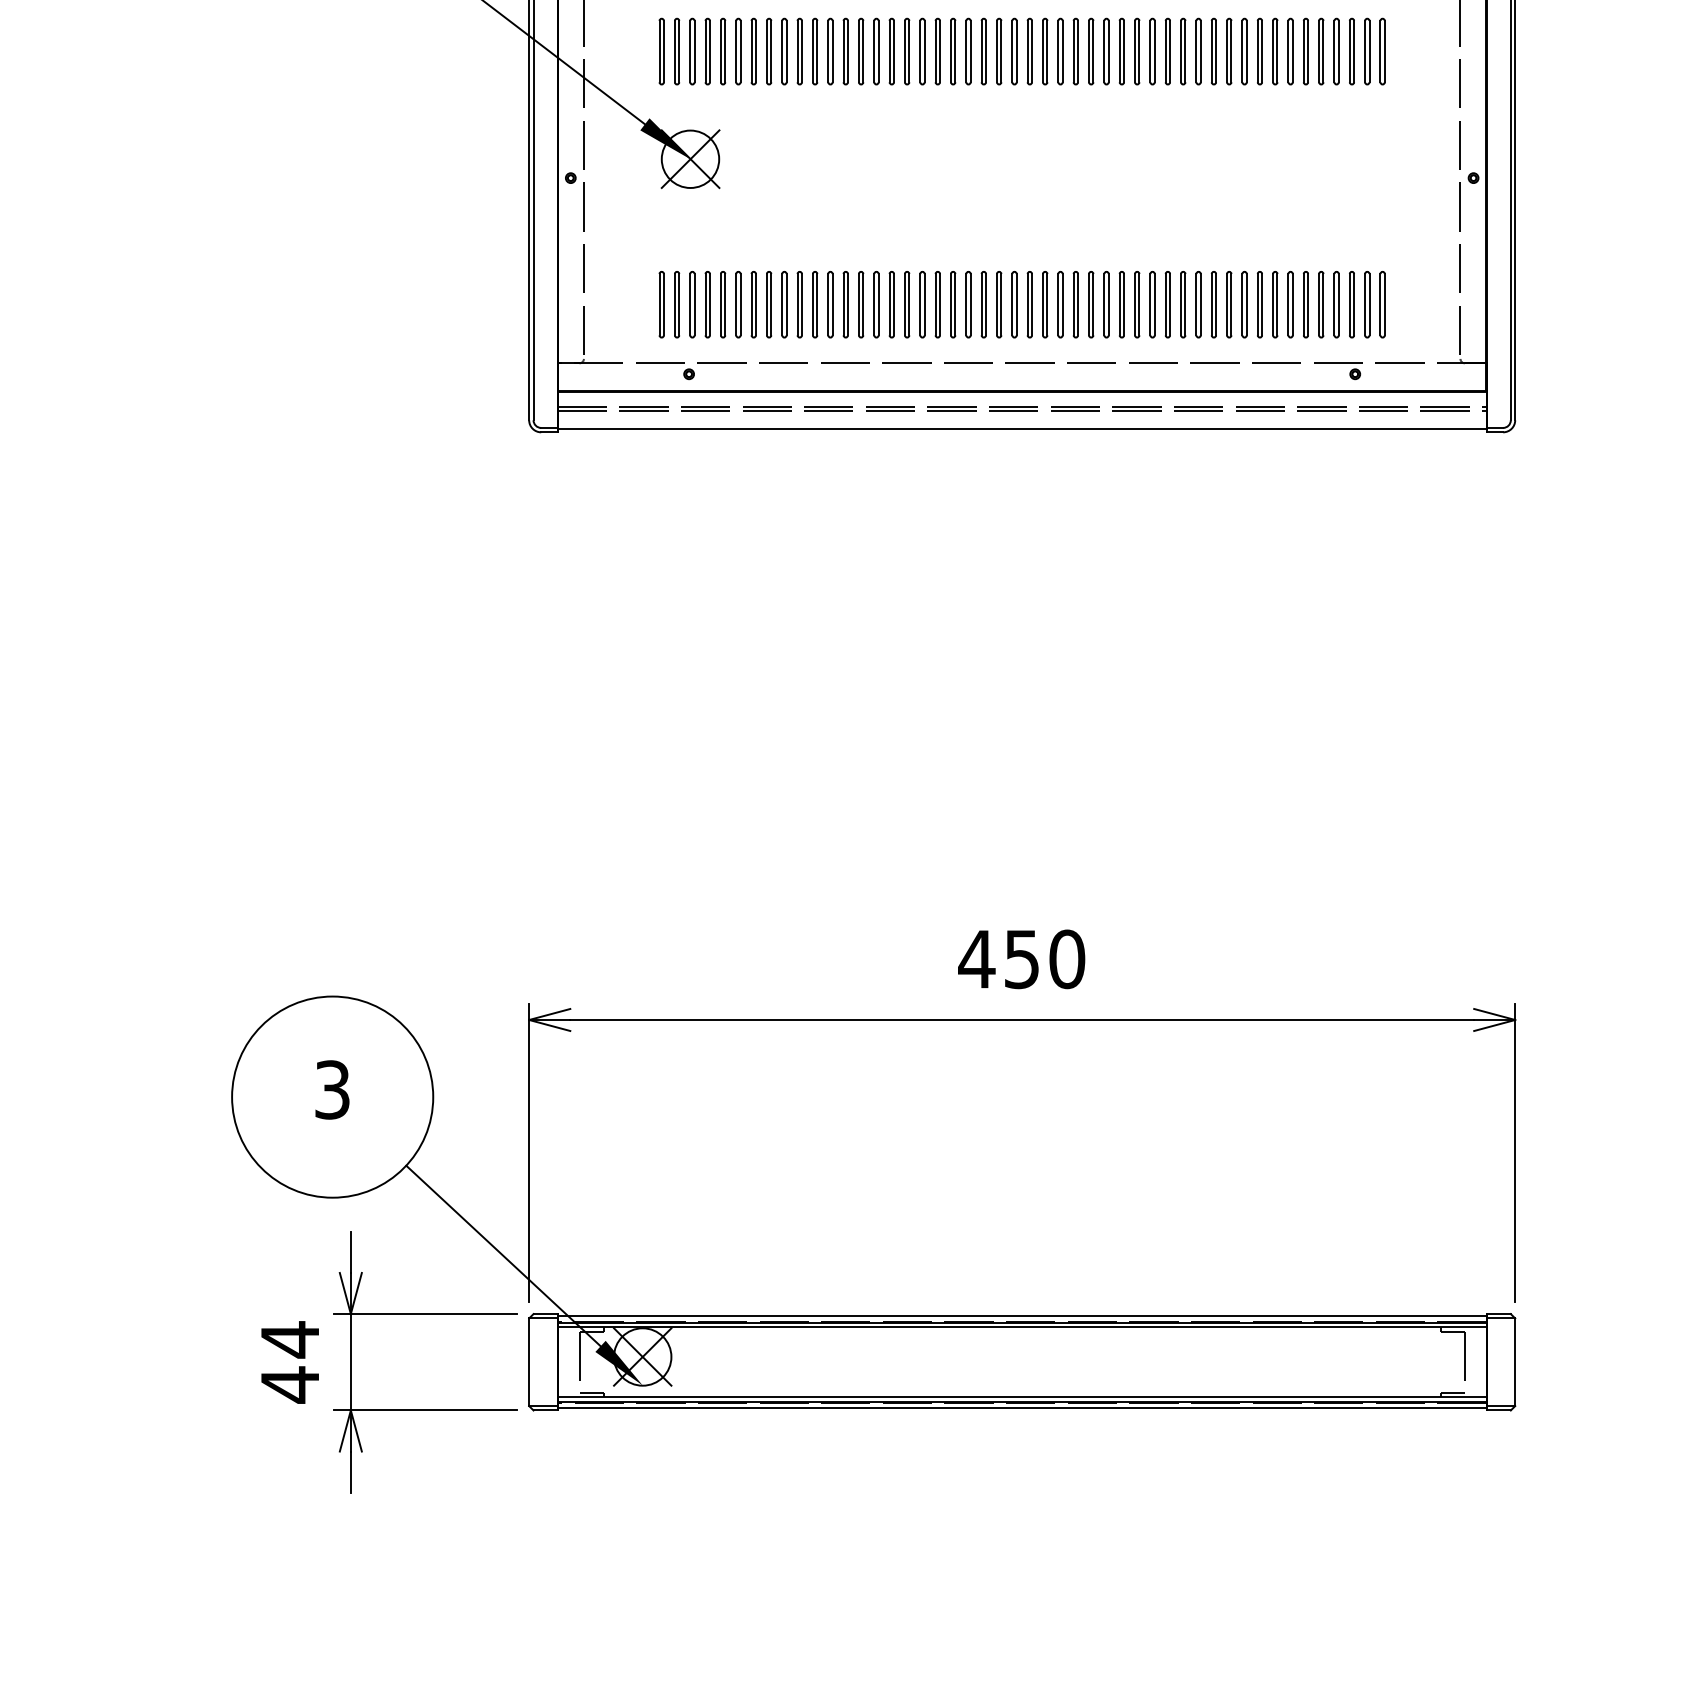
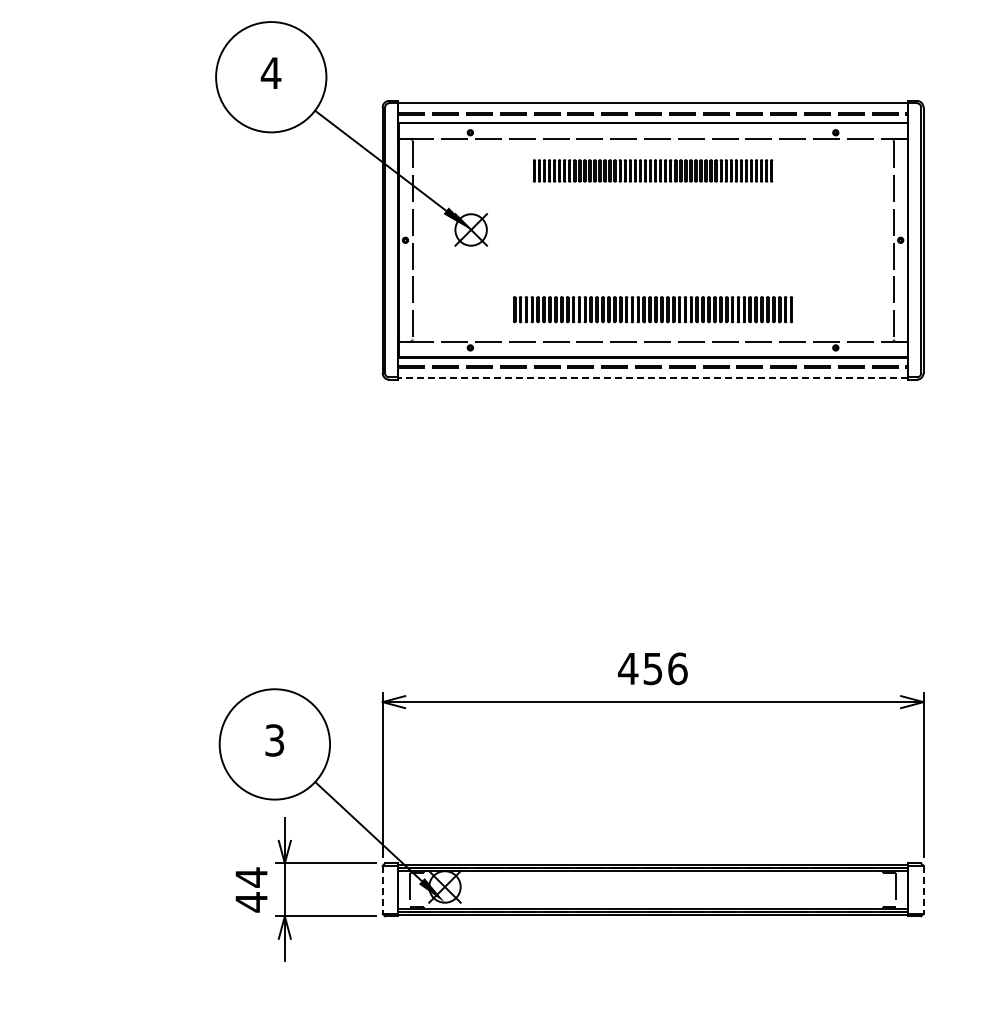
part: (1021, 50) -> (652, 170), size x0.6
part: (1021, 304) -> (652, 309), size x0.7
line: (1022, 428) -> (653, 377), solid -> dashed
text: (1066, 958) -> (677, 668), 450 -> 456
line: (528, 1363) -> (382, 890), solid -> dashed
line: (1515, 1363) -> (923, 890), solid -> dashed

